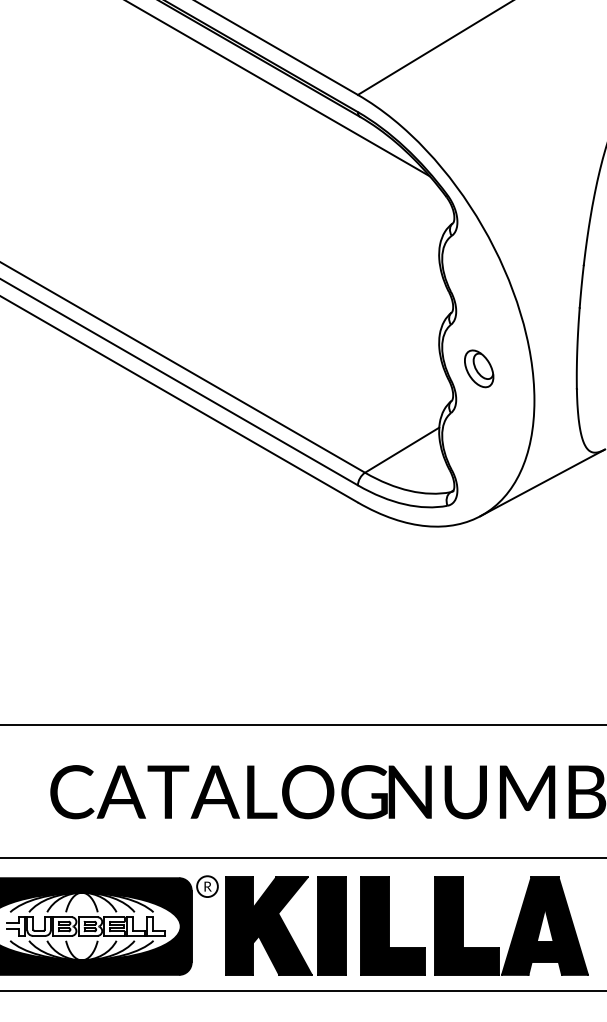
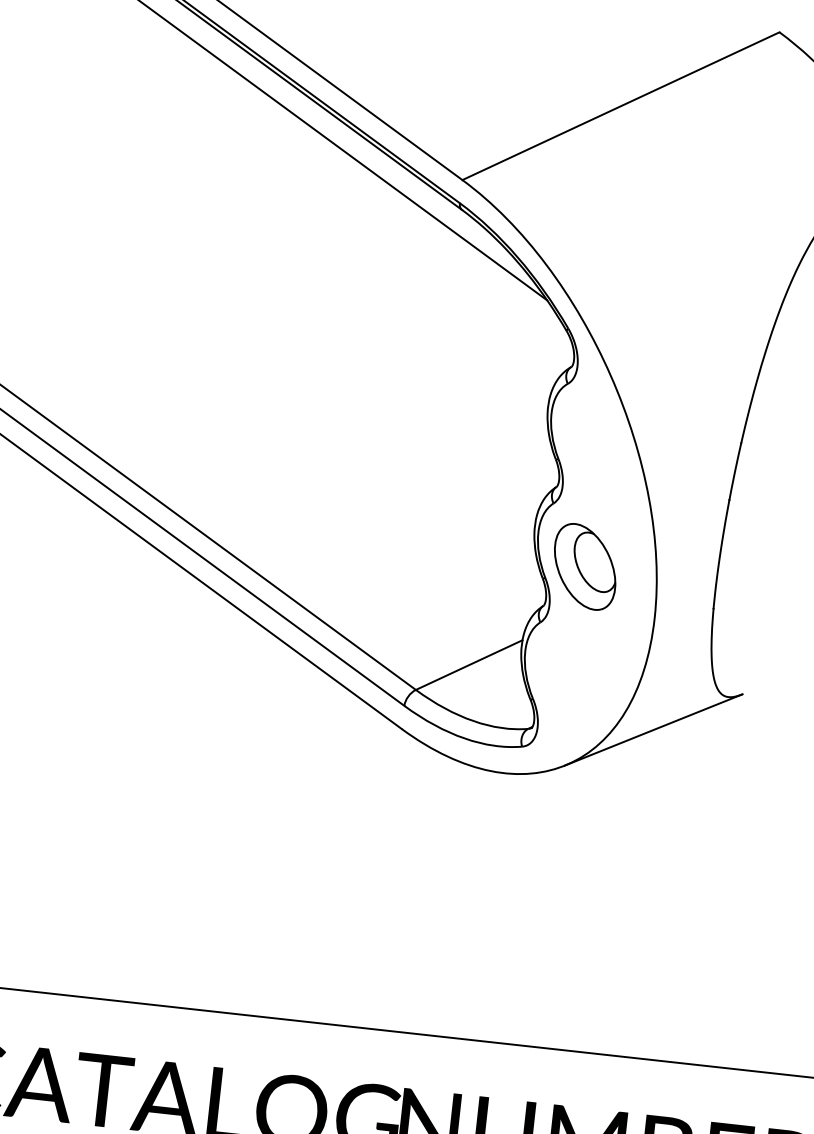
part: (478, 368) -> (584, 566), size x1.67

